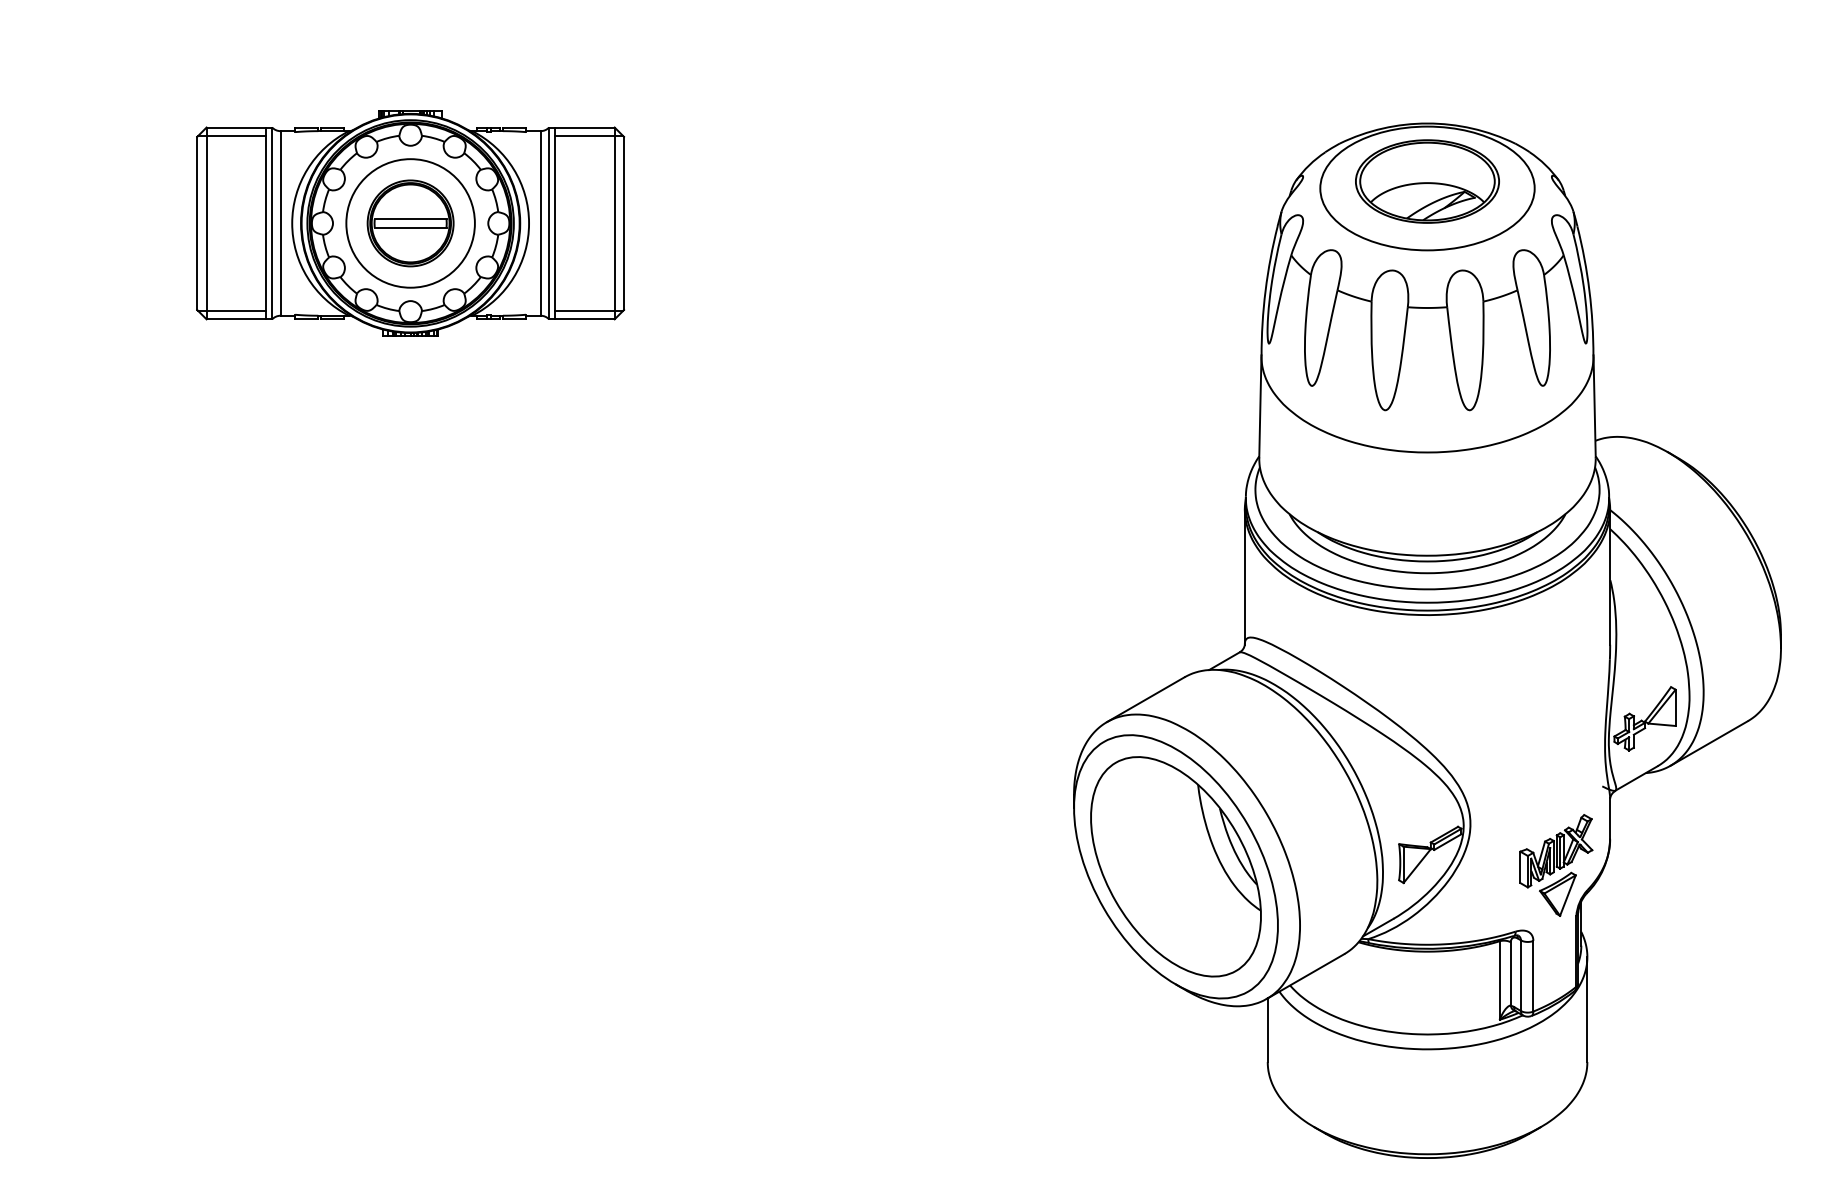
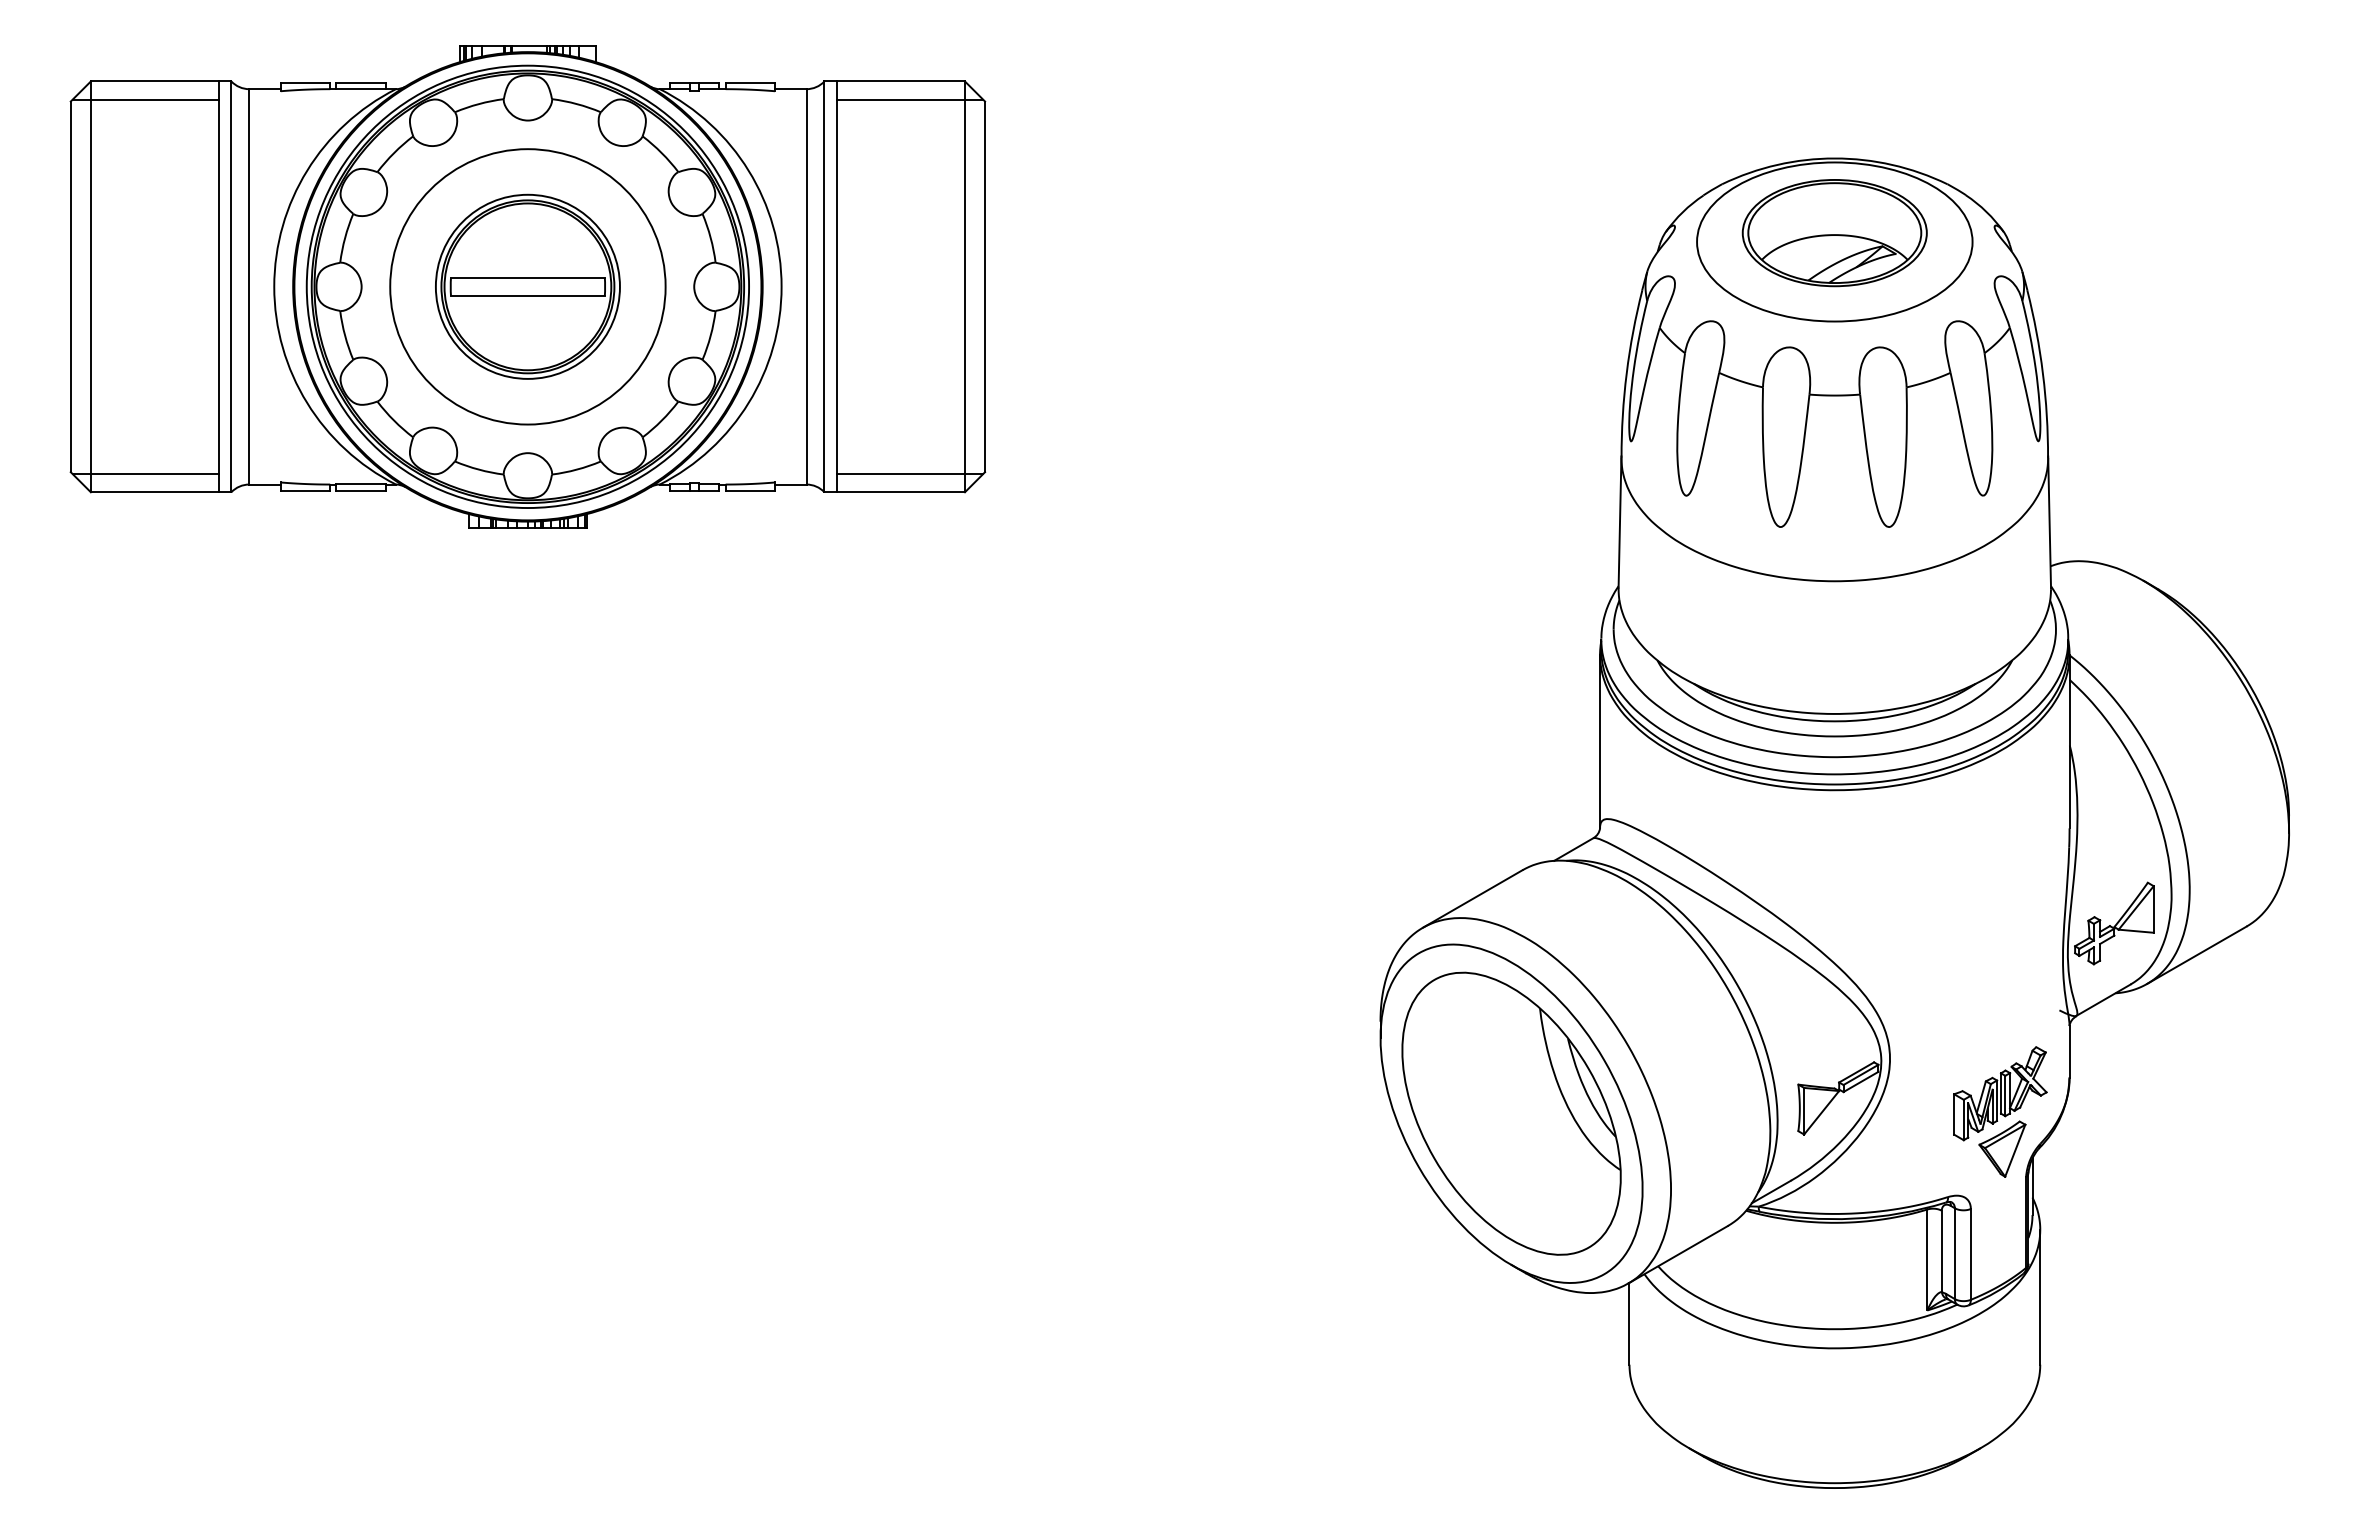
part: (410, 223) -> (527, 286), size x1.67

